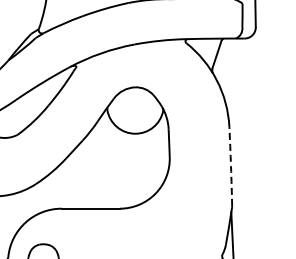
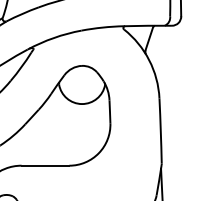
arc: (231, 166) -> (161, 130), dashed -> solid

